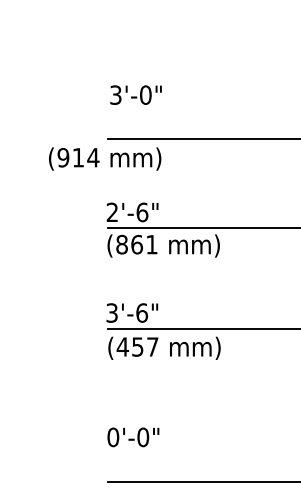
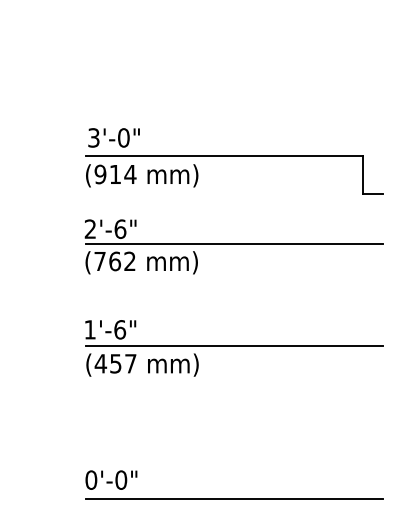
text: (135, 94) -> (113, 137), moved
text: (105, 158) -> (142, 175), moved
text: (136, 244) -> (114, 261), (861 -> (762
text: (111, 312) -> (89, 329), 3'-6" -> 1'-6"
text: (133, 436) -> (111, 479), moved

